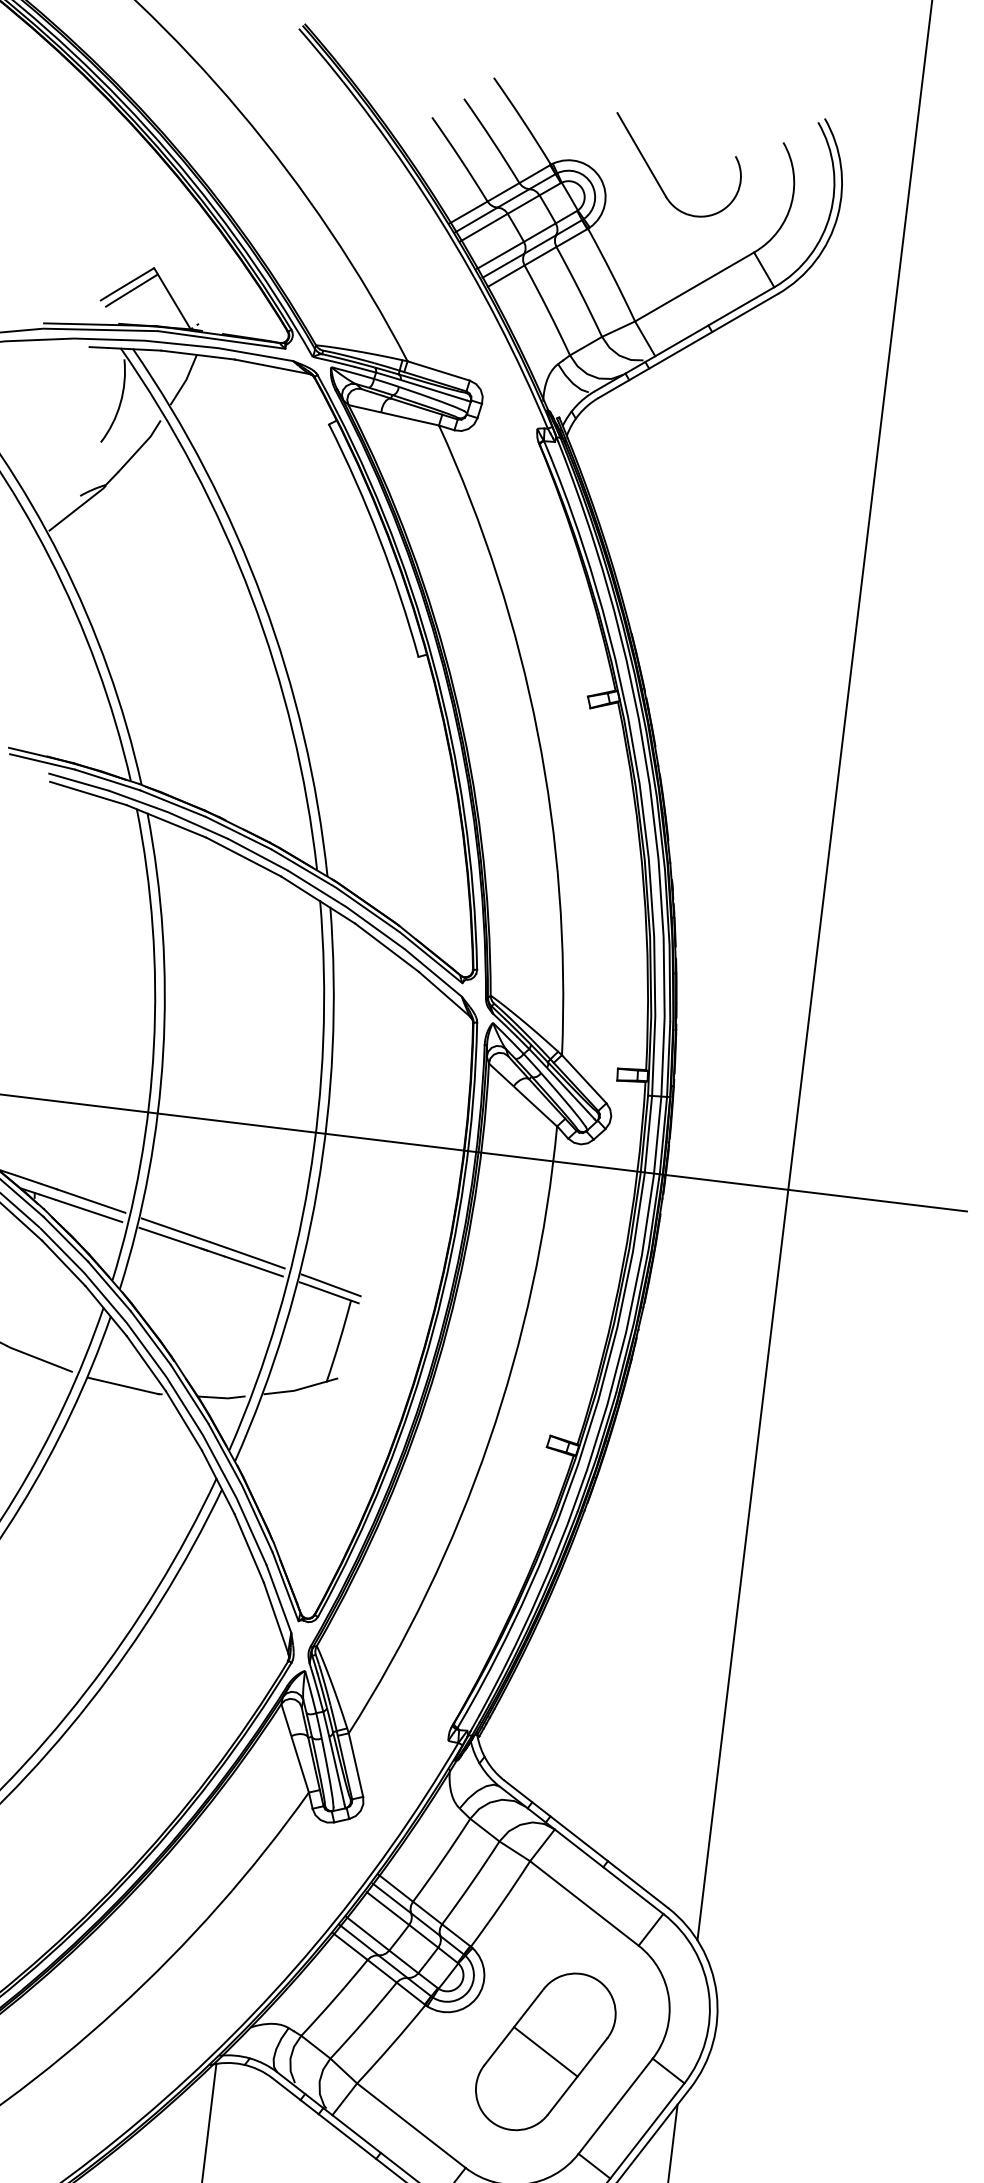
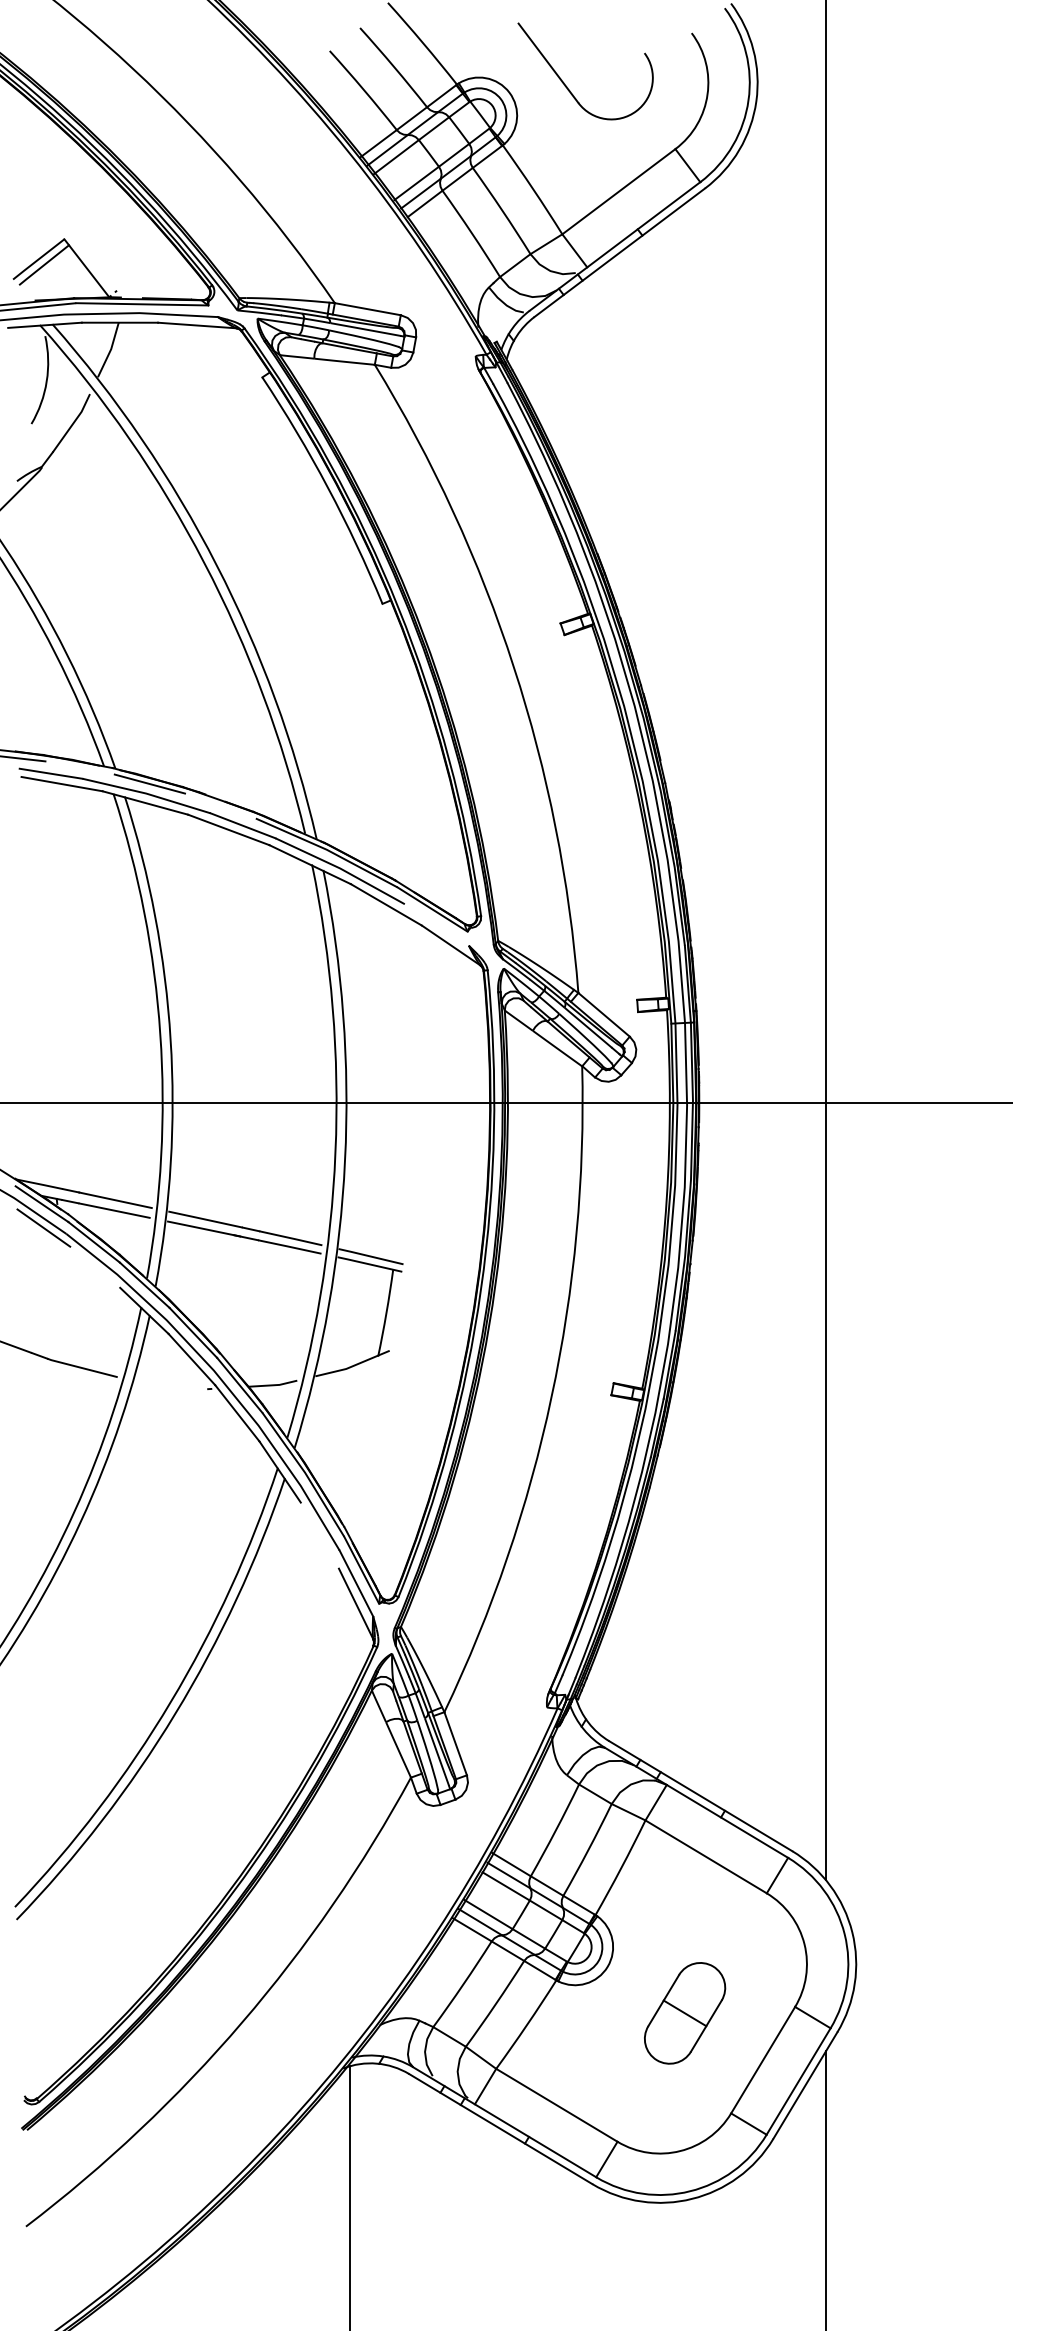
line: (107, 779) -> (79, 767), removed
line: (238, 832) -> (220, 805), removed
line: (433, 972) -> (436, 924), removed
line: (64, 1262) -> (95, 1266), removed
line: (122, 1386) -> (170, 1385), removed
line: (248, 1548) -> (319, 1535), removed
part: (545, 2052) -> (684, 2013), size x0.6

